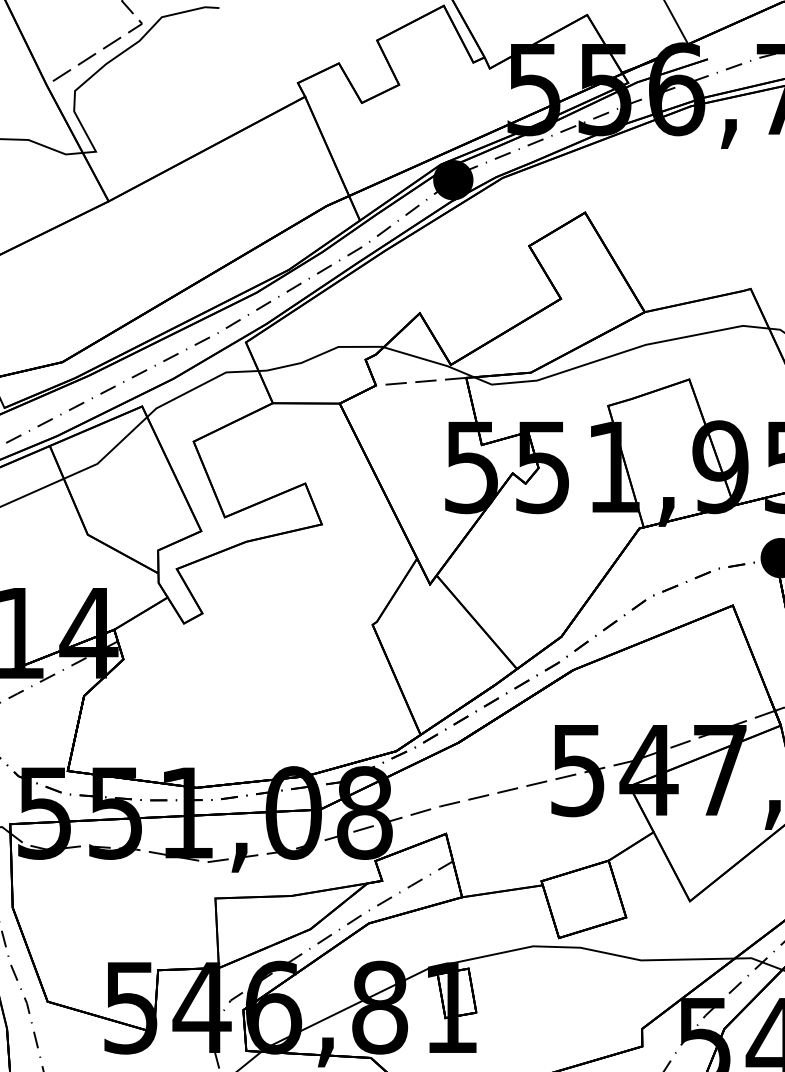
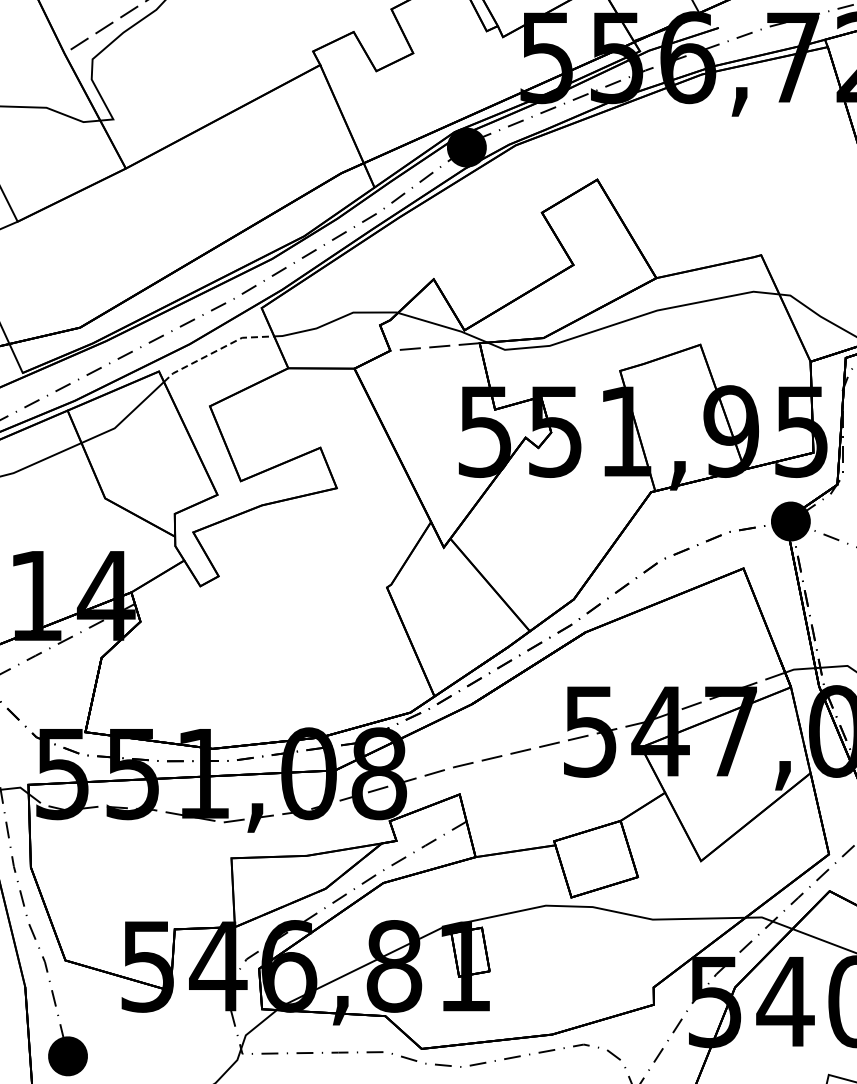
line: (200, 386) -> (216, 351), solid -> dashed

